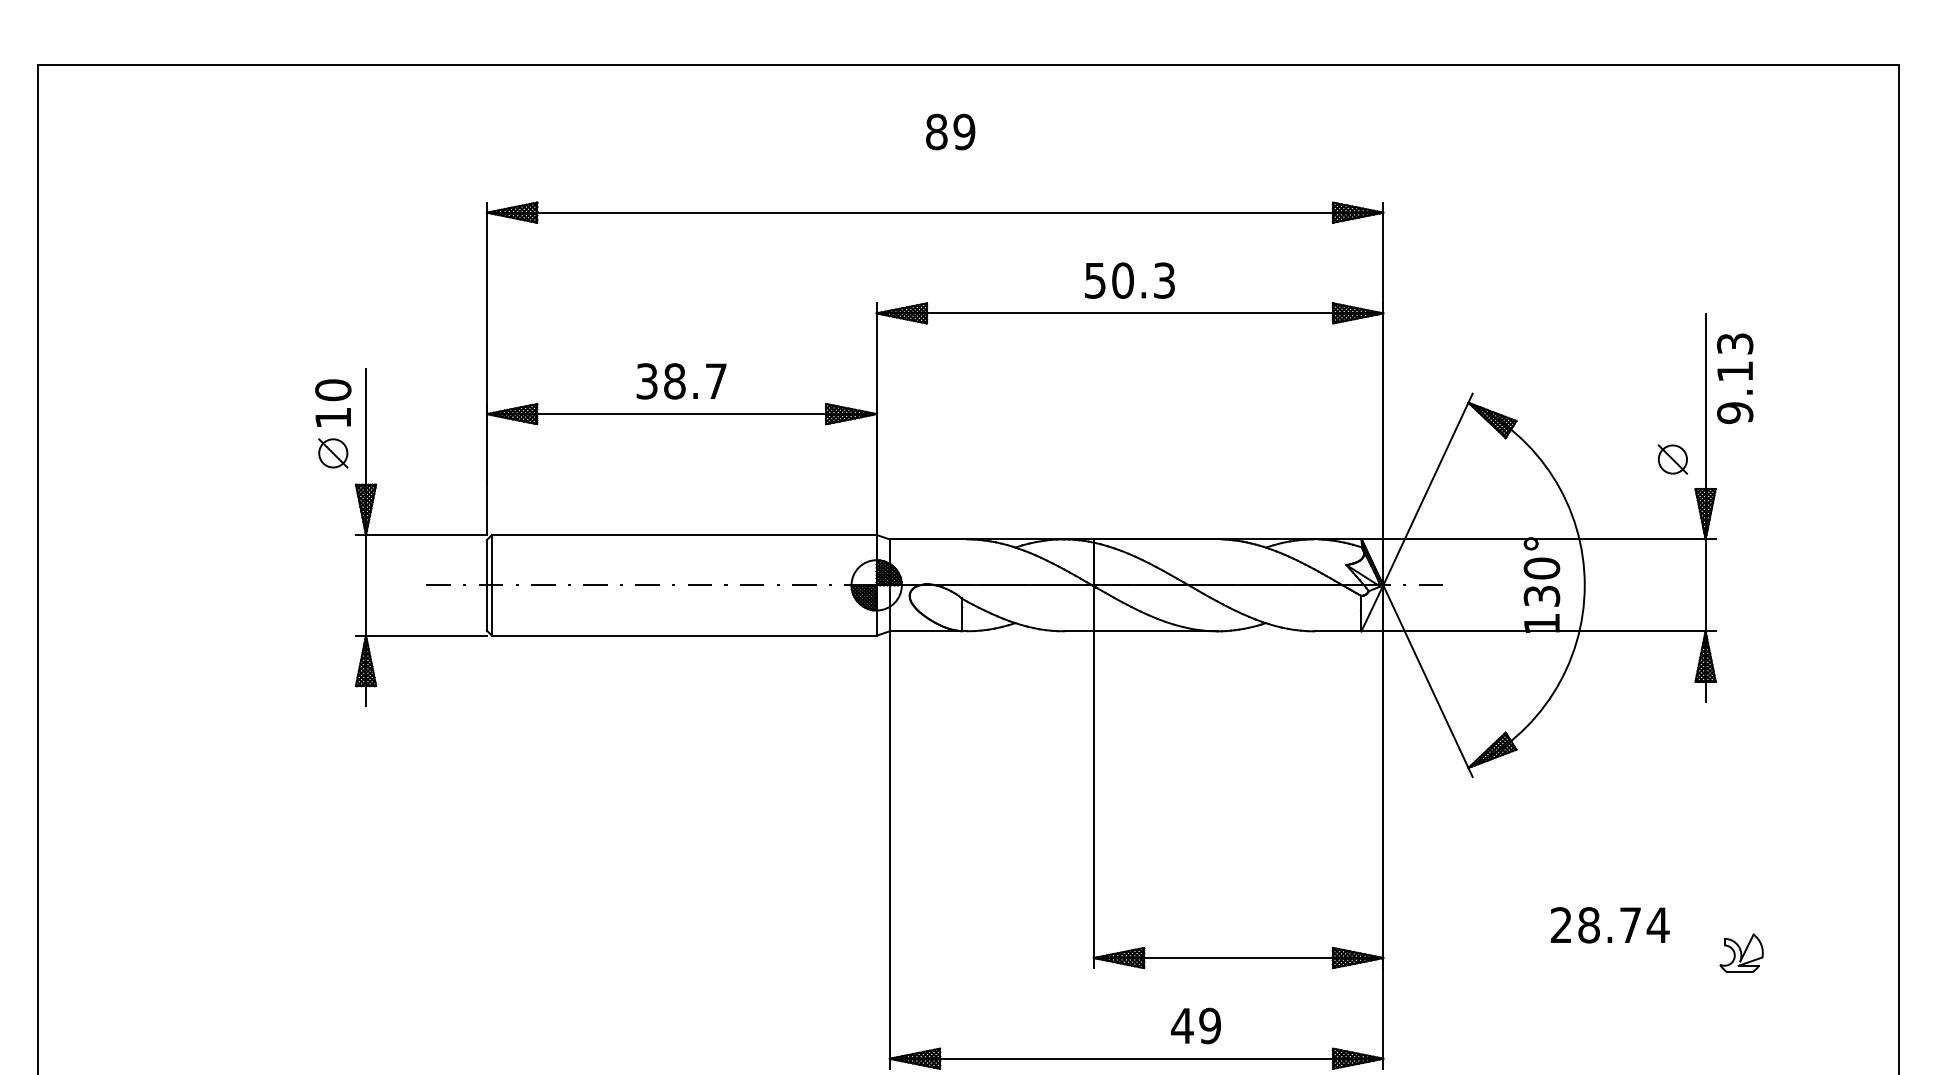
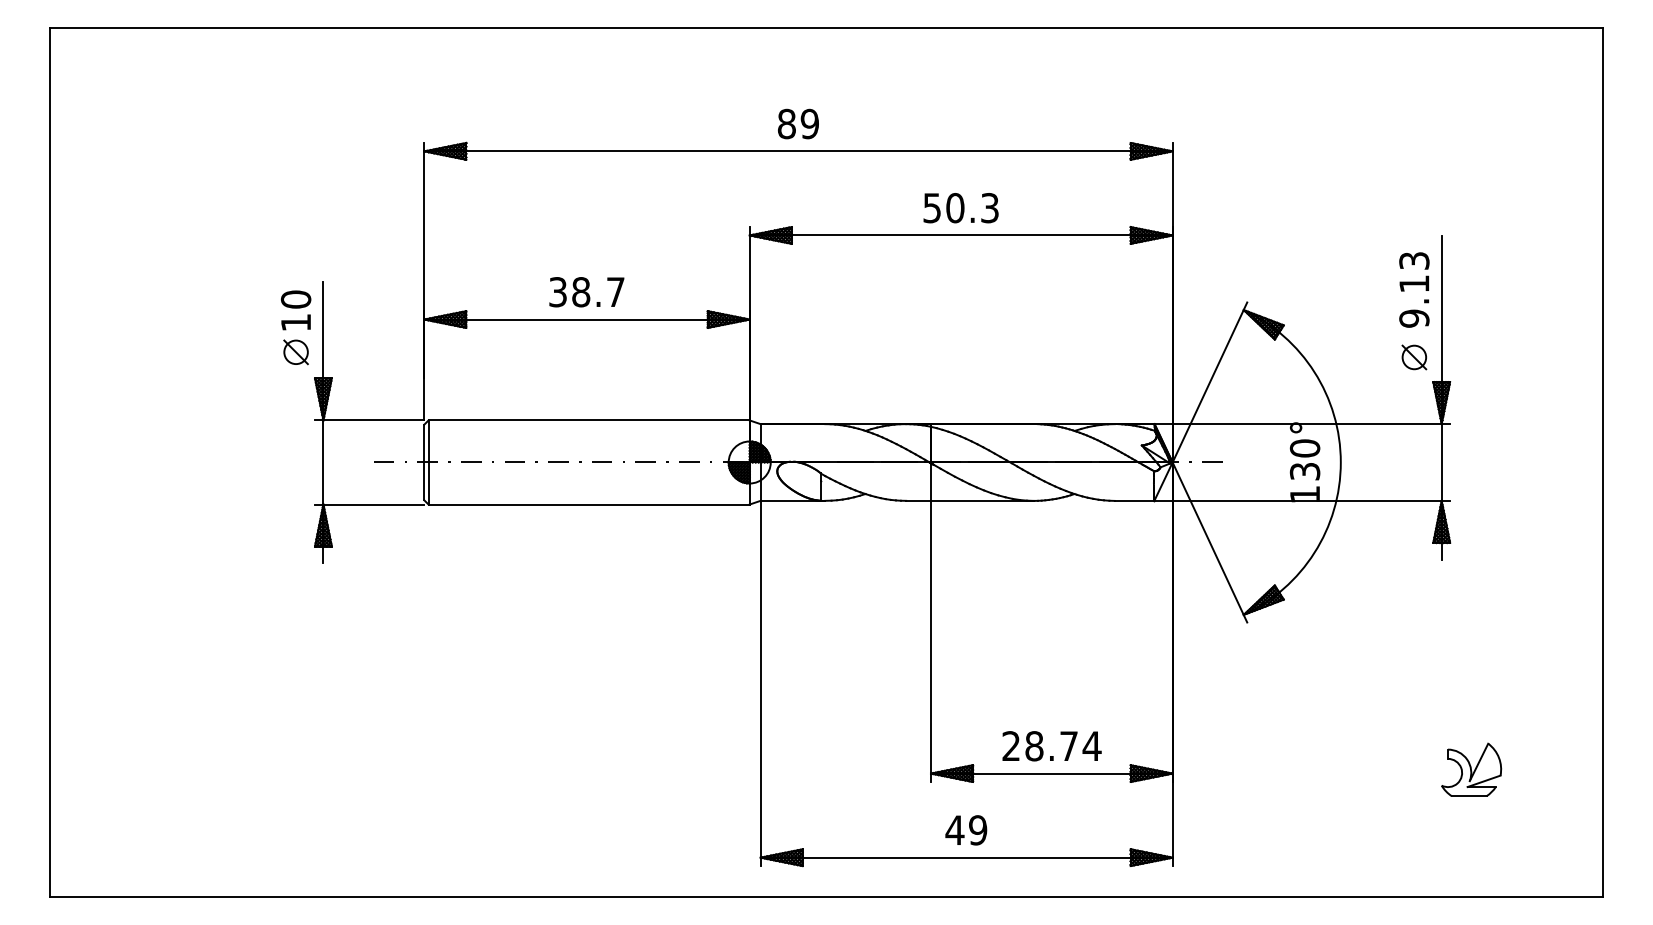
text: (950, 131) -> (798, 123), moved
text: (1735, 378) -> (1414, 289), moved
text: (1609, 925) -> (1051, 746), moved
part: (1741, 953) -> (1471, 769), size x1.67
text: (1196, 1026) -> (966, 830), moved

